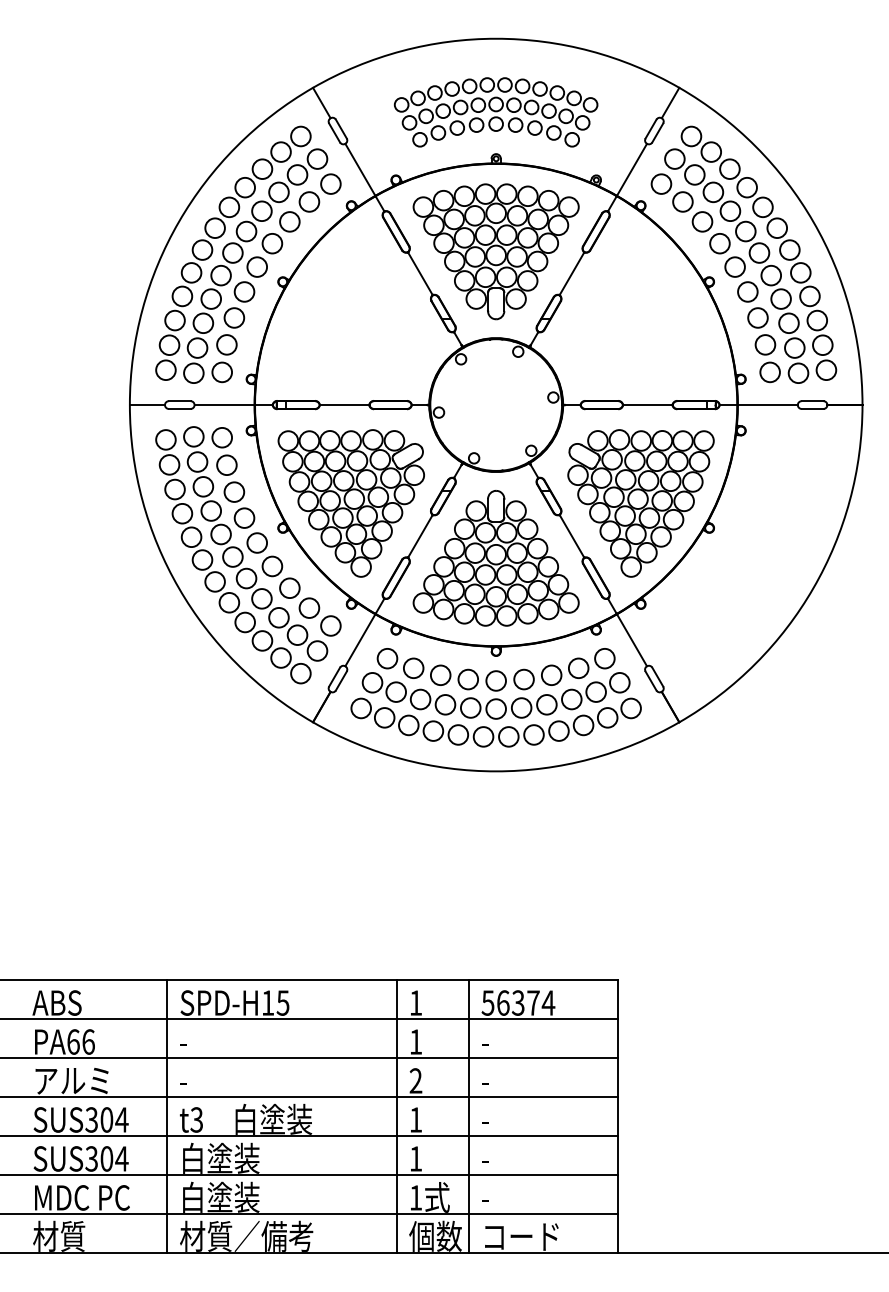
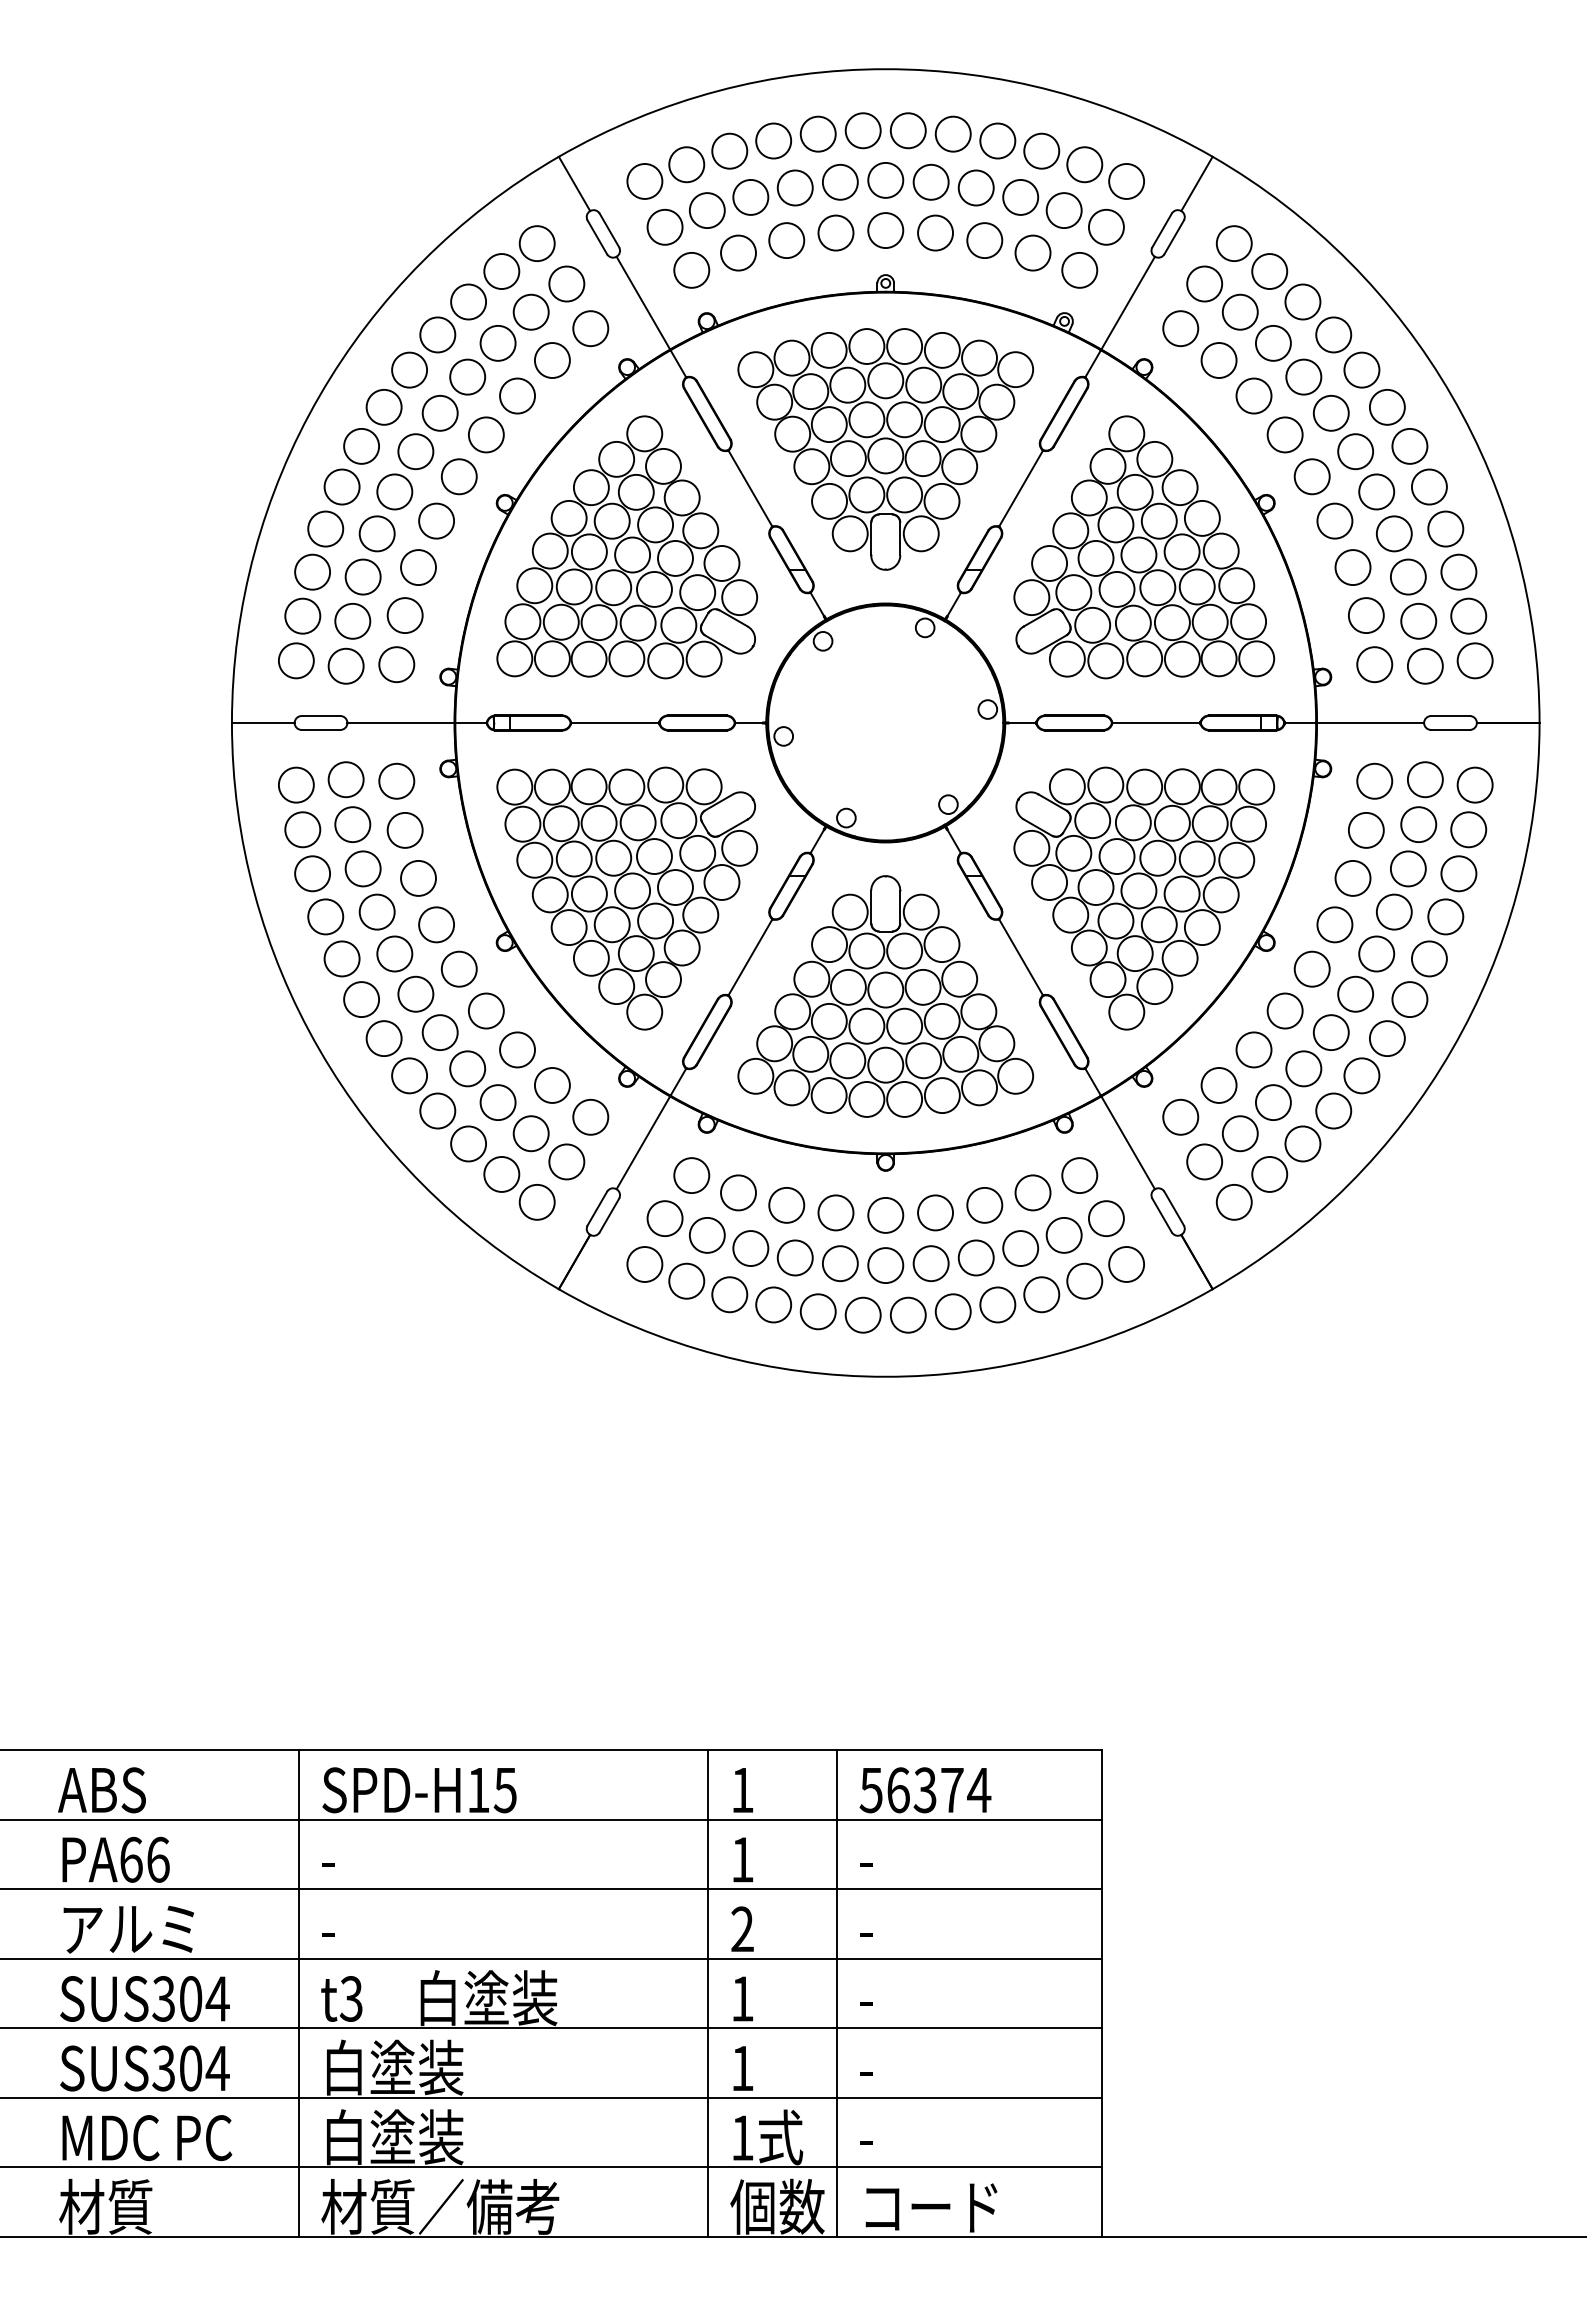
part: (495, 112) -> (884, 200), size x1.43
part: (350, 306) -> (625, 547), added
part: (640, 306) -> (1143, 547), added
part: (743, 555) -> (1327, 991), added

